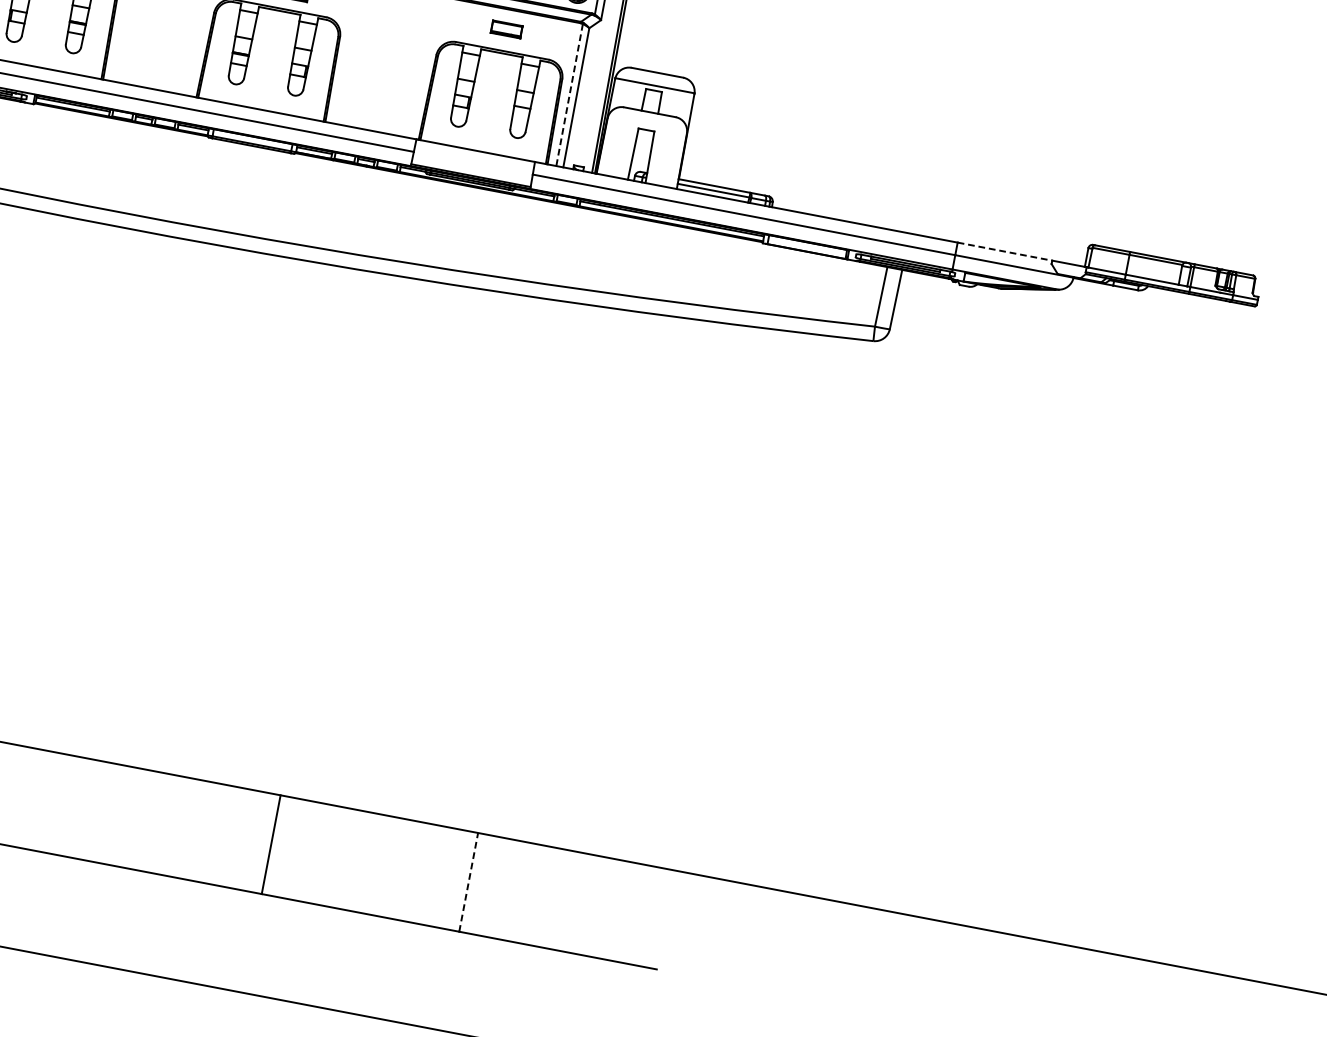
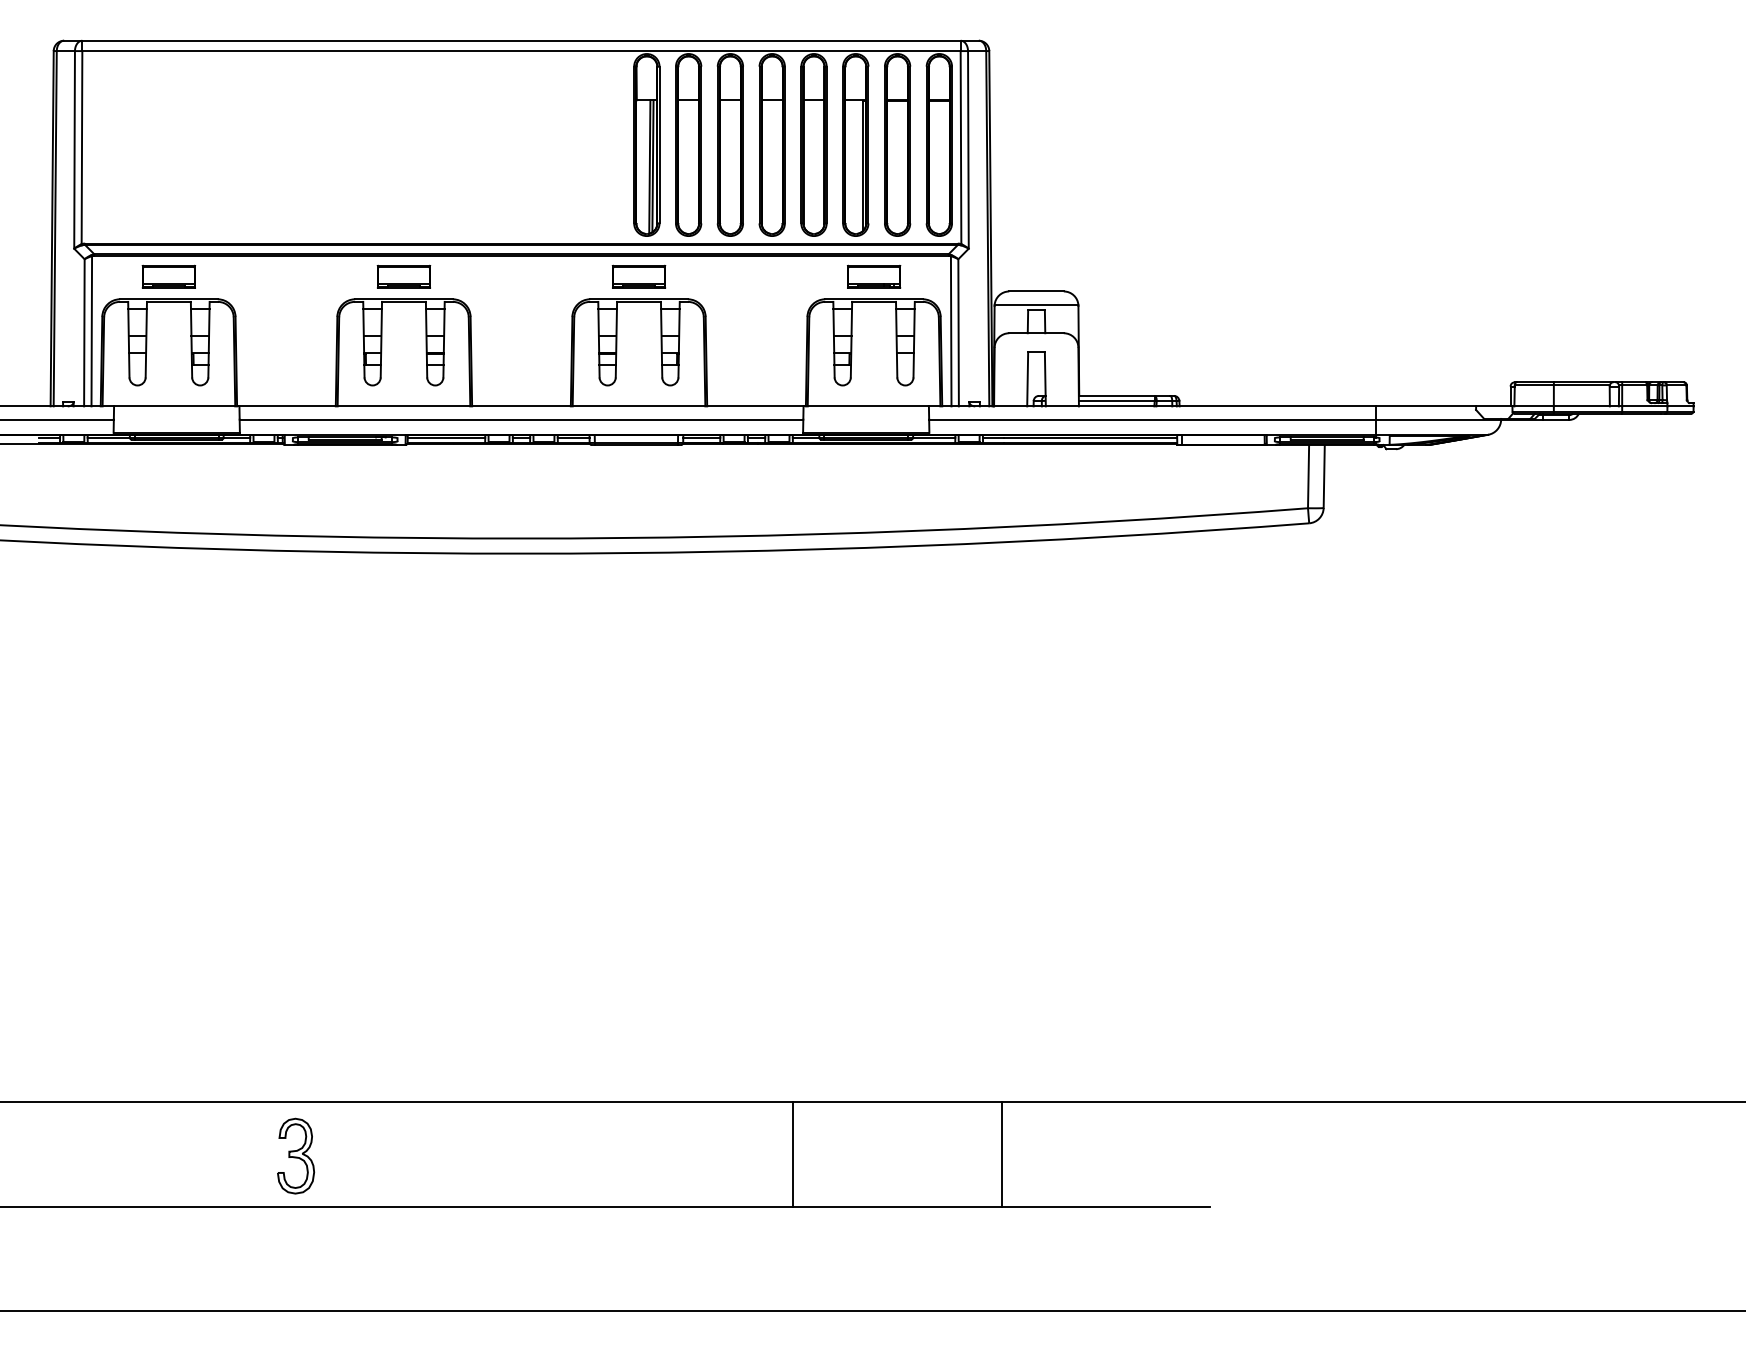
part: (506, 29) -> (874, 276), size x1.67
line: (569, 95) -> (951, 331), dashed -> solid
line: (1005, 251) -> (1426, 406), dashed -> solid
line: (468, 882) -> (1001, 1154), dashed -> solid

